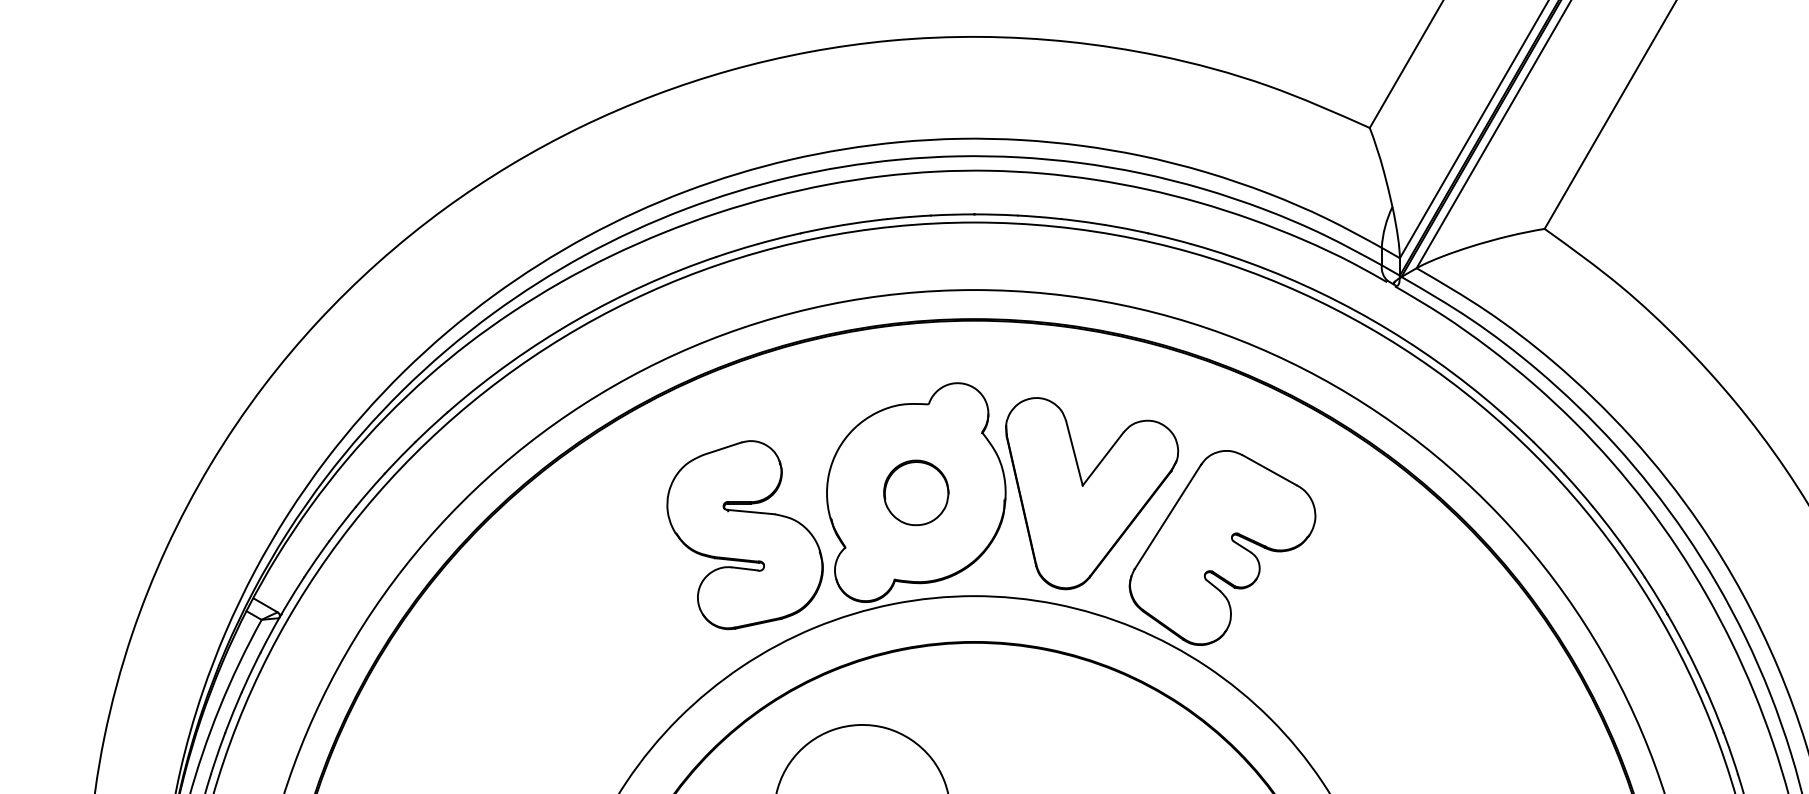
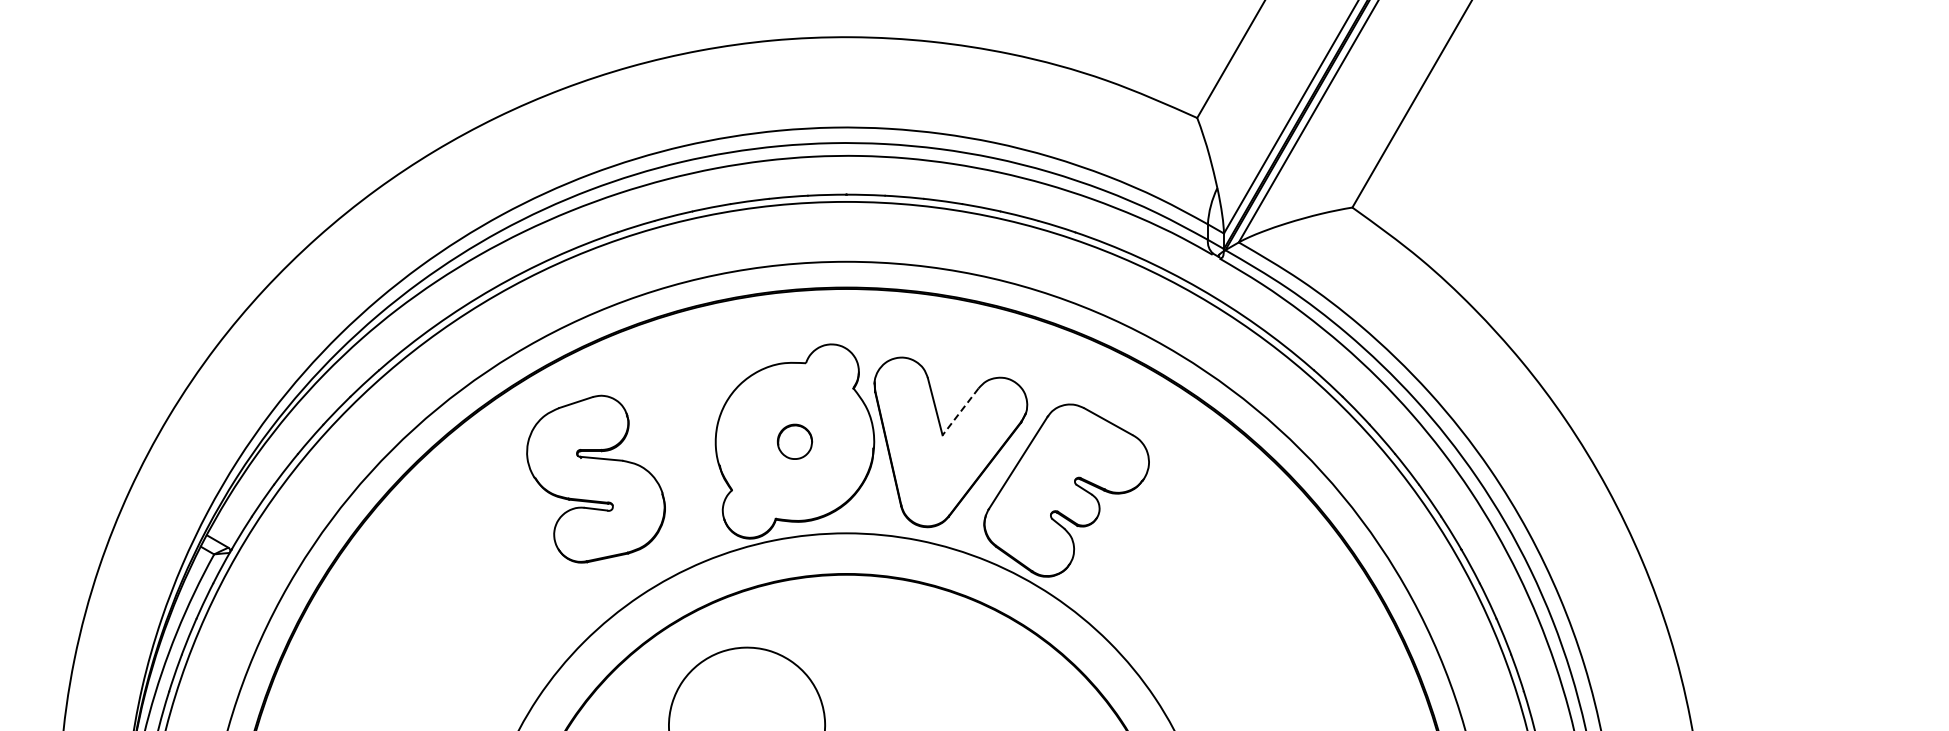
line: (1102, 458) -> (960, 411), solid -> dashed
part: (915, 492) -> (794, 441), size x0.6
part: (744, 534) -> (595, 478), moved

